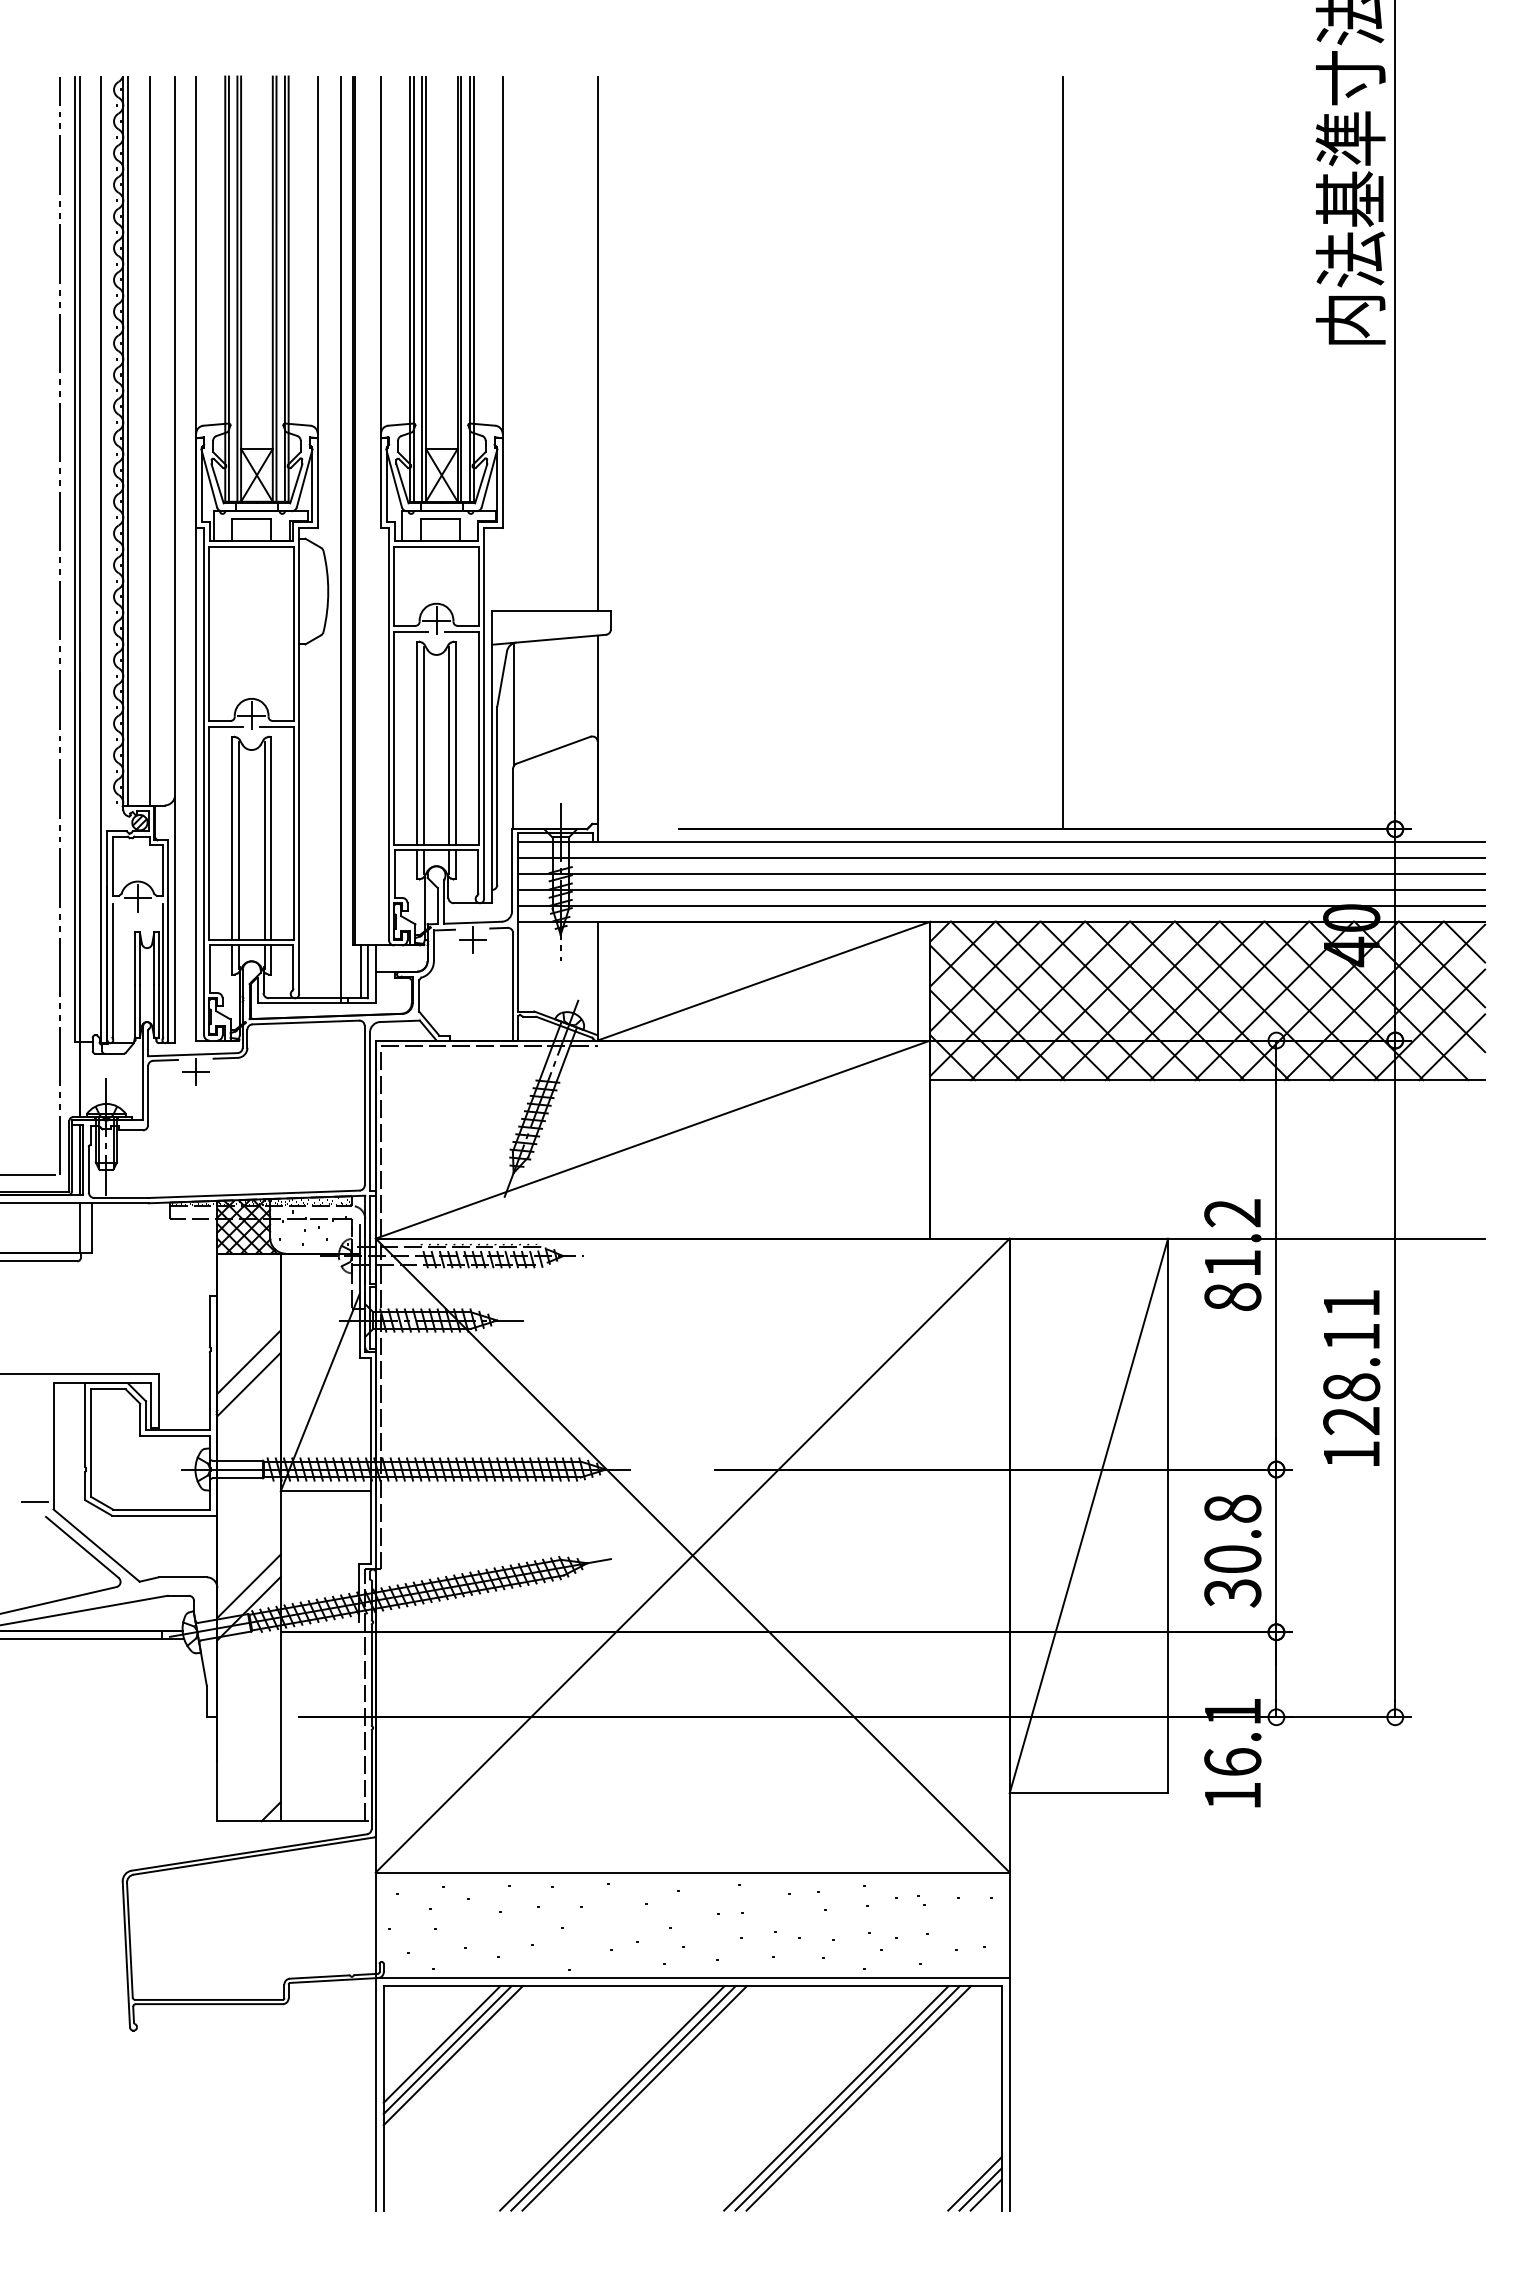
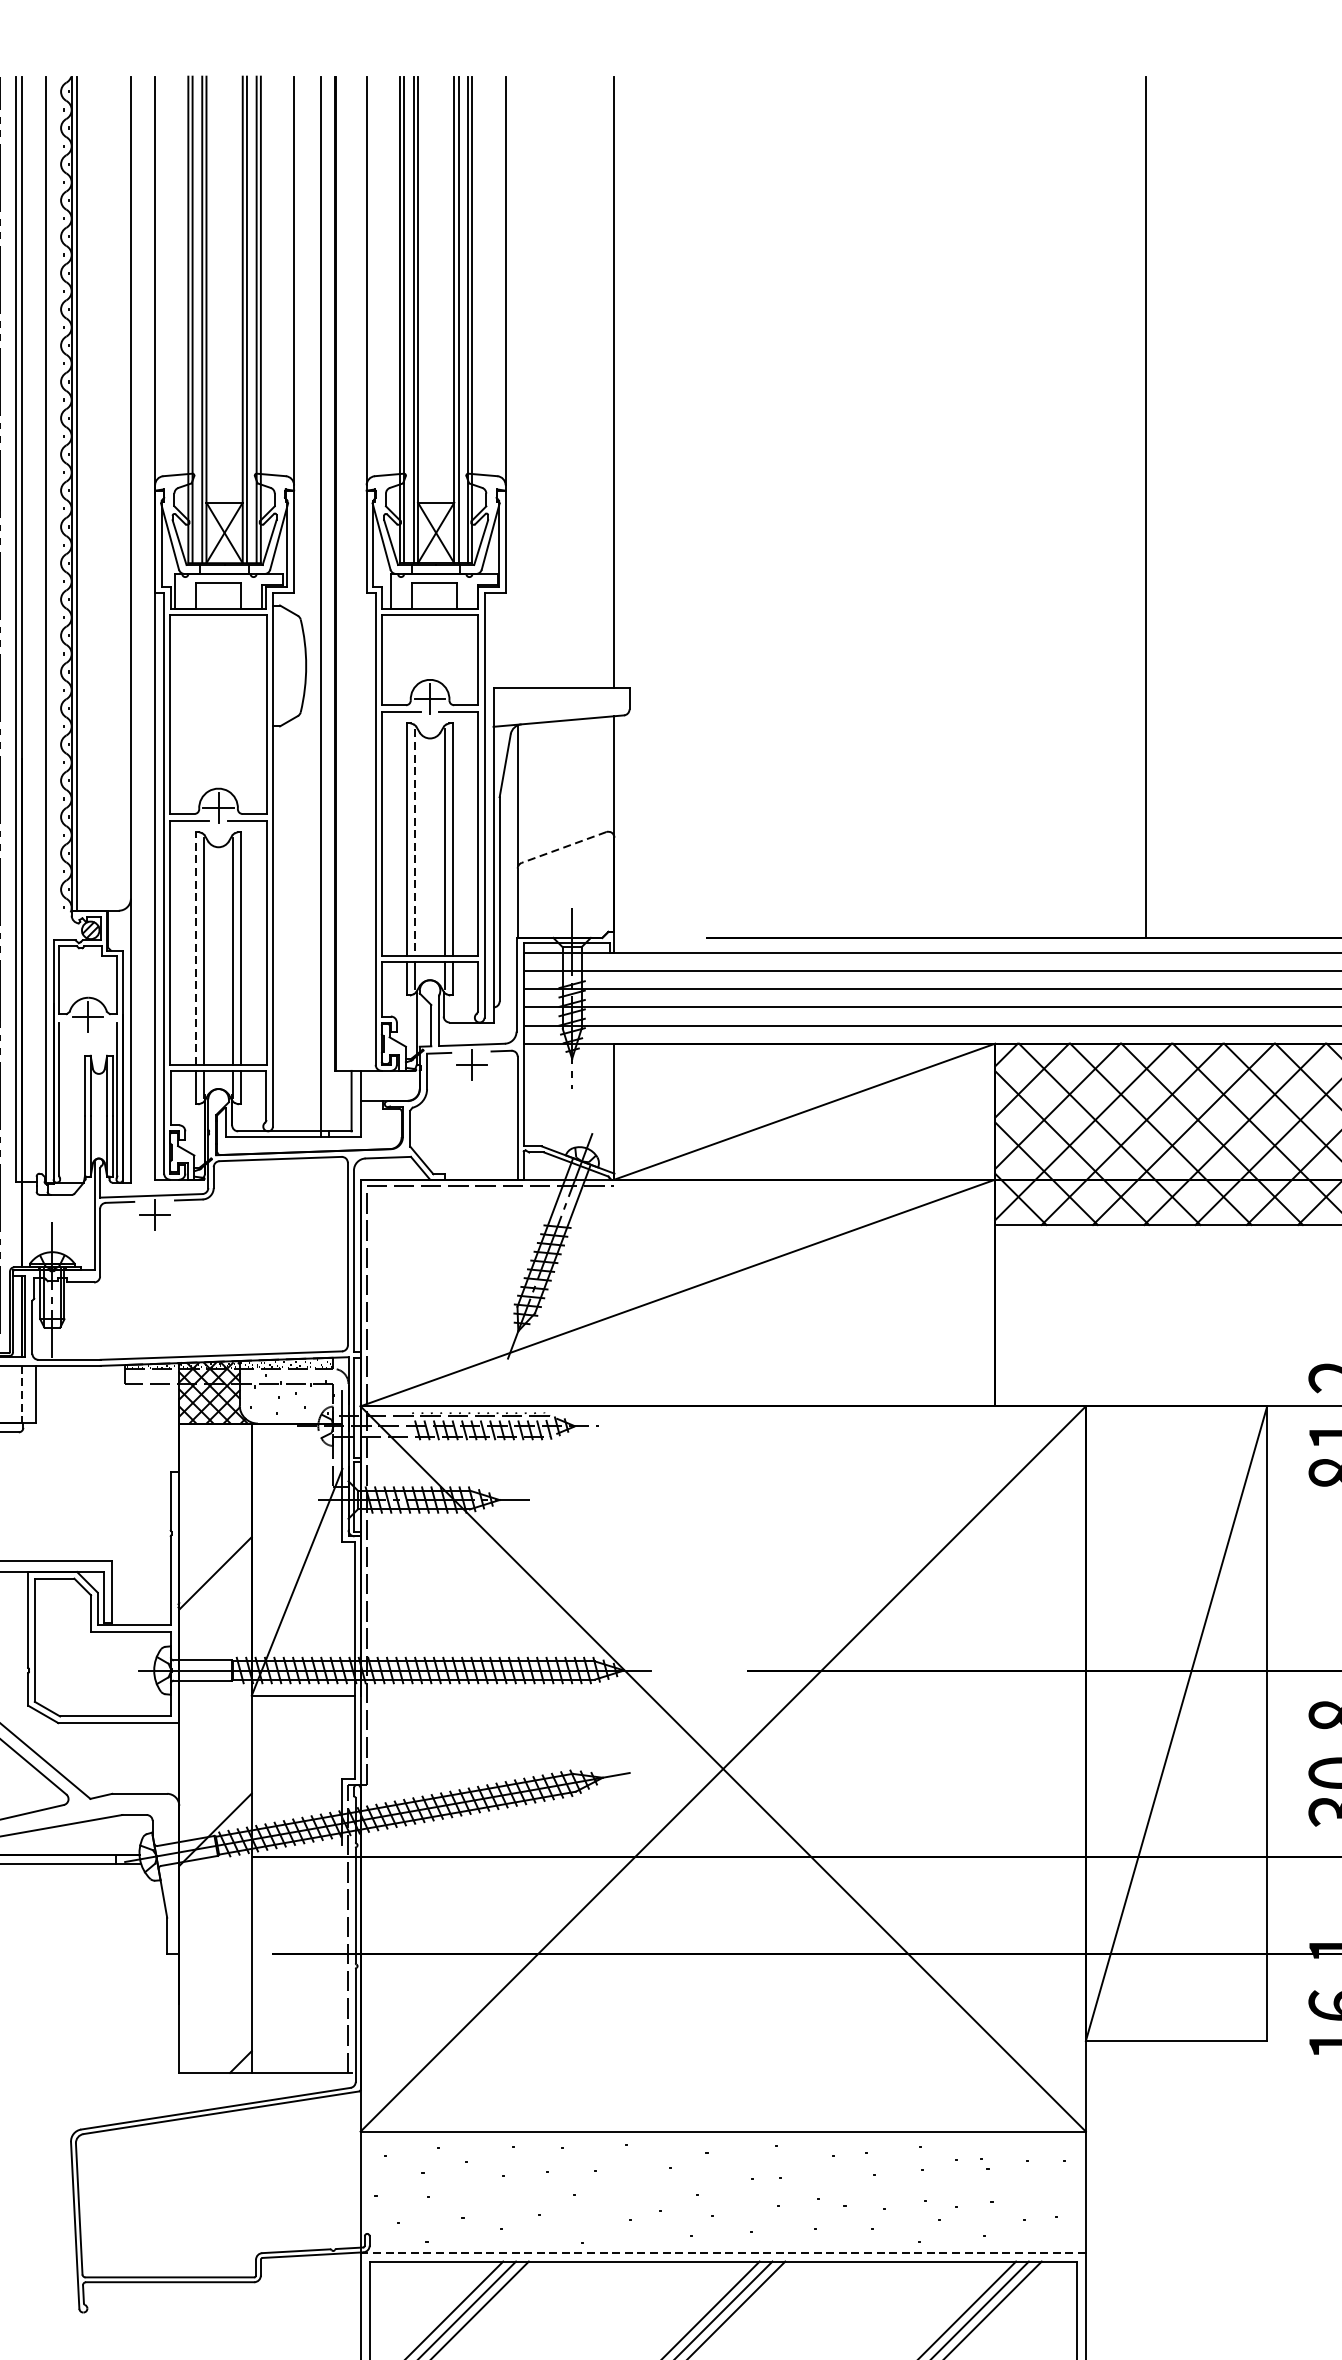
line: (149, 440) -> (101, 493), removed
line: (423, 746) -> (415, 843), solid -> dashed
line: (553, 750) -> (563, 847), solid -> dashed
line: (231, 838) -> (195, 948), solid -> dashed
line: (361, 971) -> (344, 1100), removed
line: (80, 1228) -> (22, 1394), solid -> dashed
line: (248, 1361) -> (214, 1546), removed
line: (248, 1586) -> (214, 1804), removed
line: (692, 1978) -> (722, 2252), solid -> dashed

